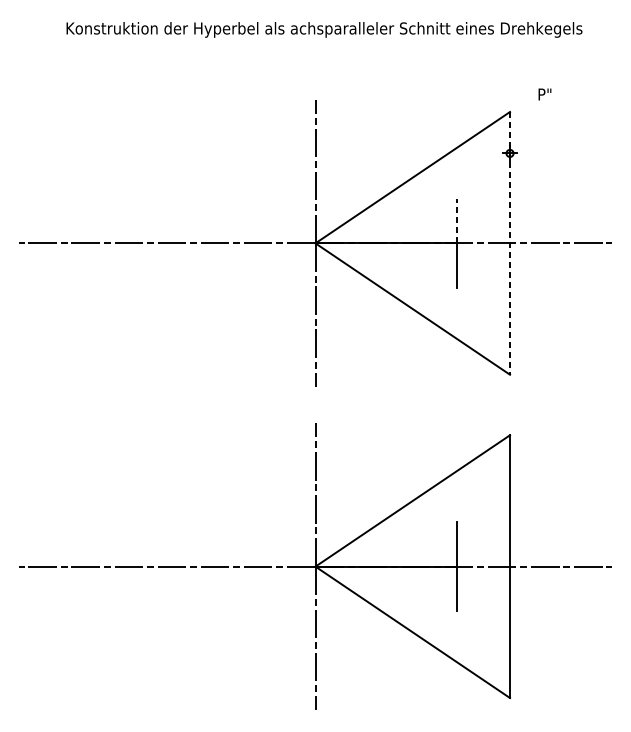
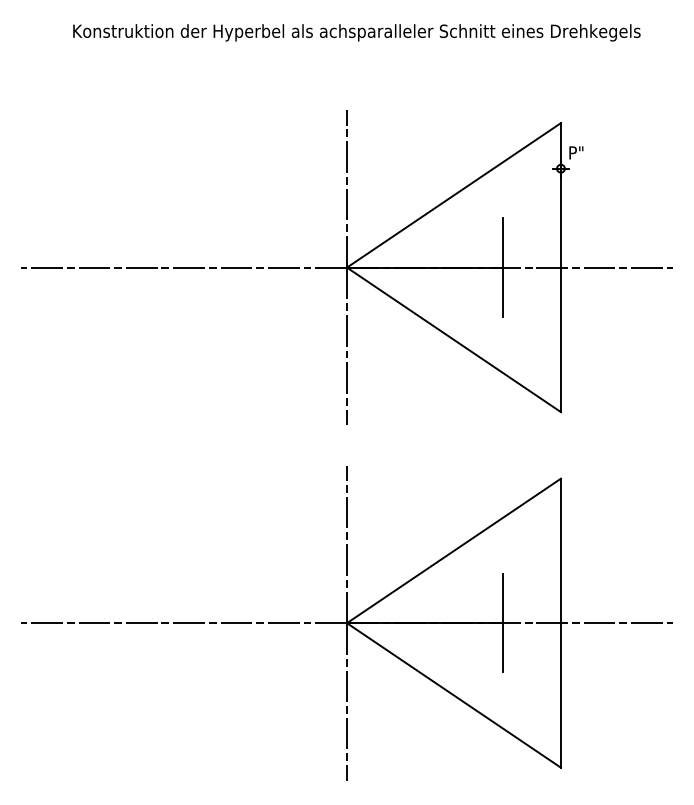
text: (545, 94) -> (576, 152), moved
line: (456, 220) -> (502, 242), dashed -> solid
line: (509, 243) -> (560, 267), dashed -> solid

